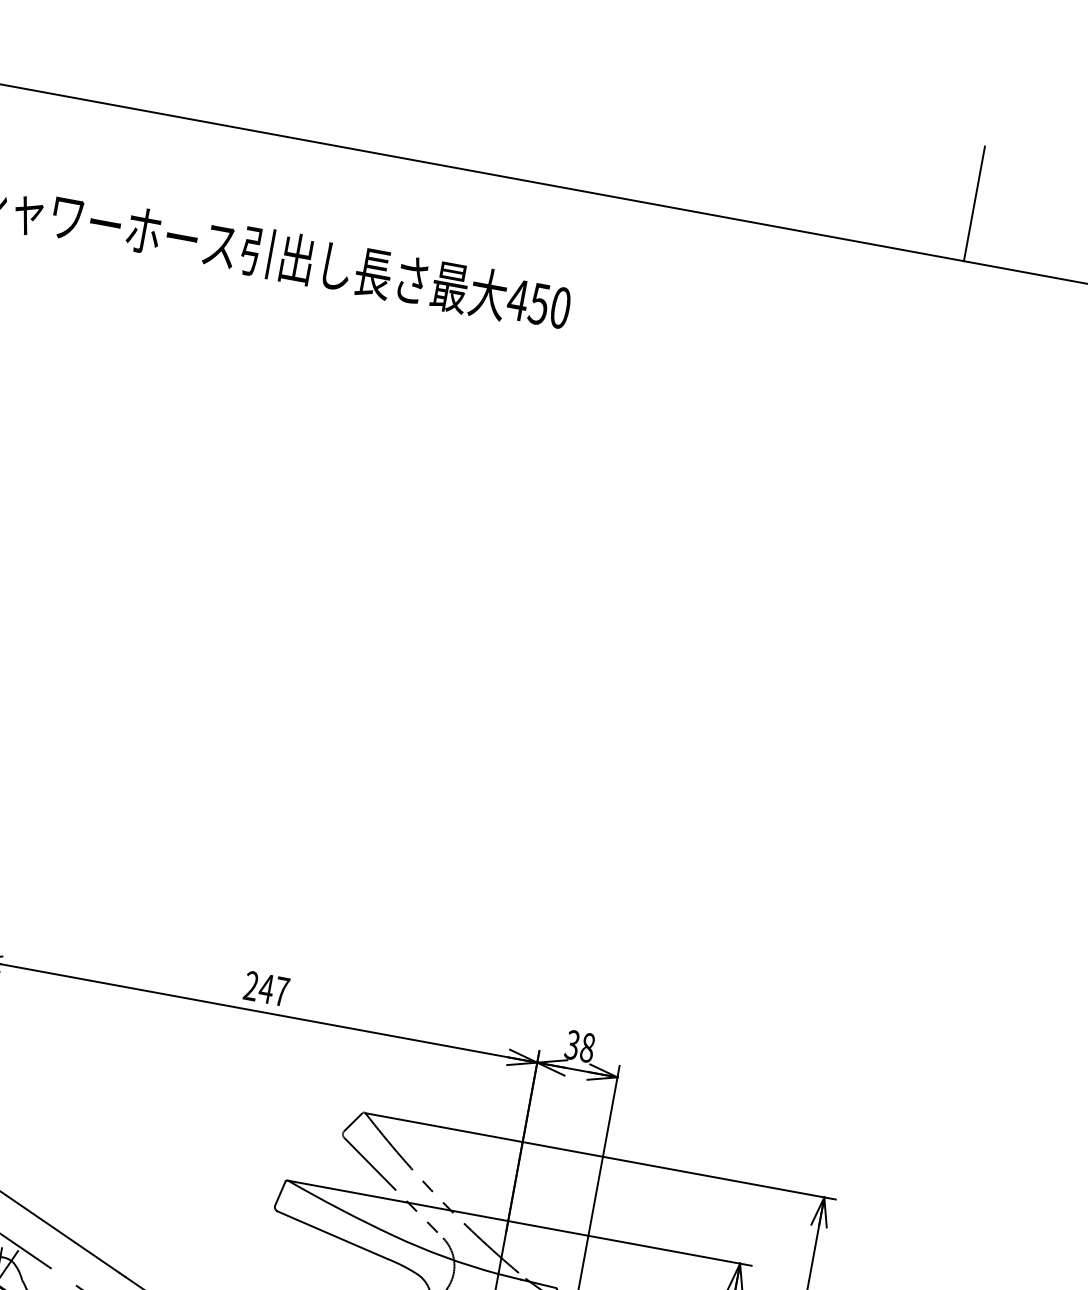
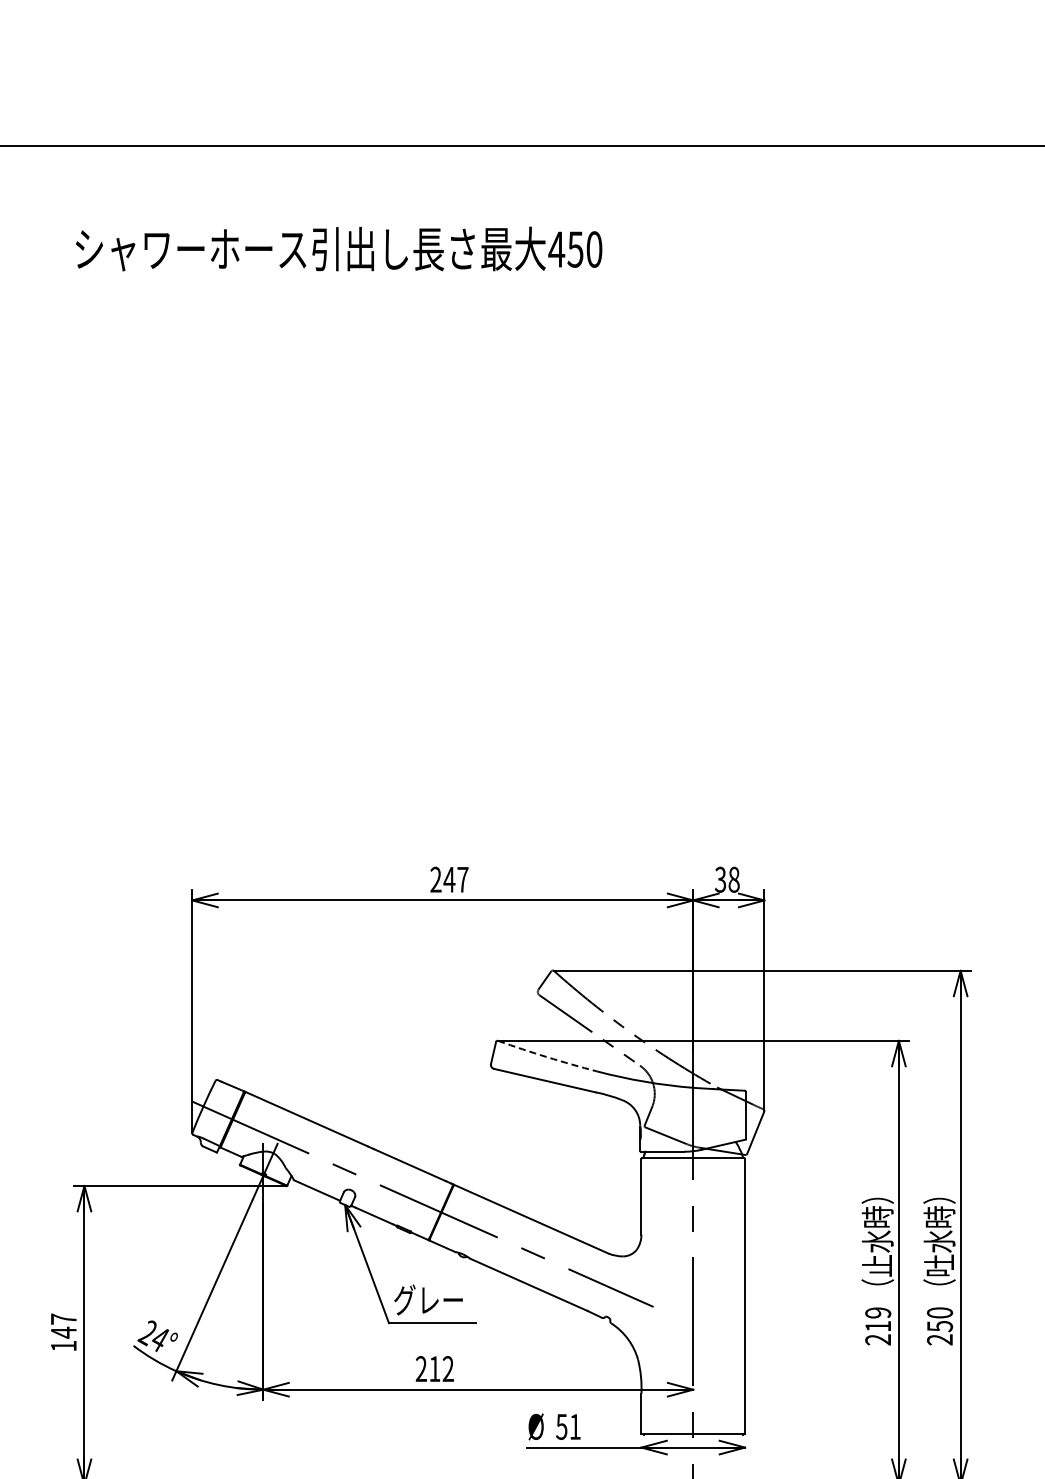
line: (975, 203) -> (933, 94), removed
arc: (340, 1209) -> (547, 1057), solid -> dashed

